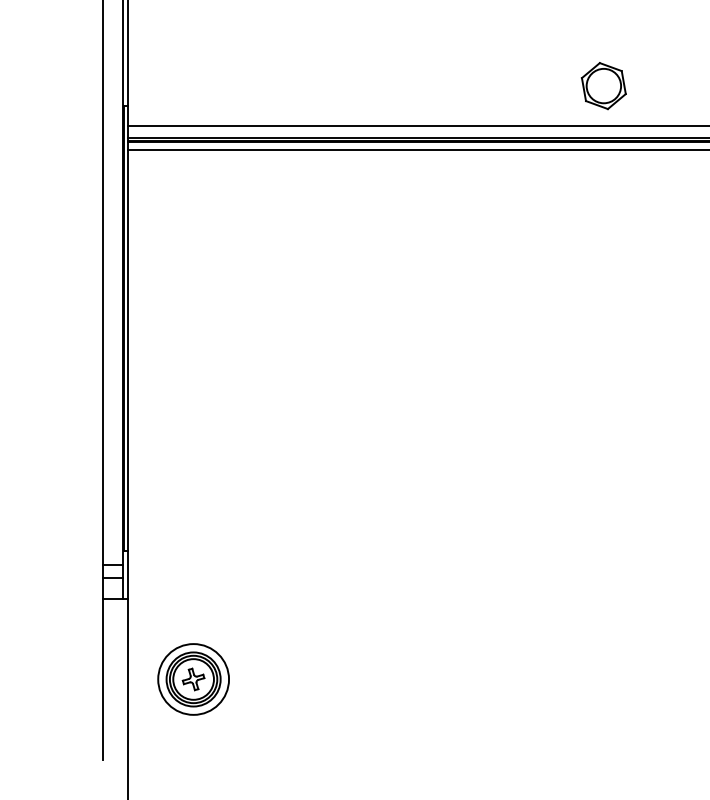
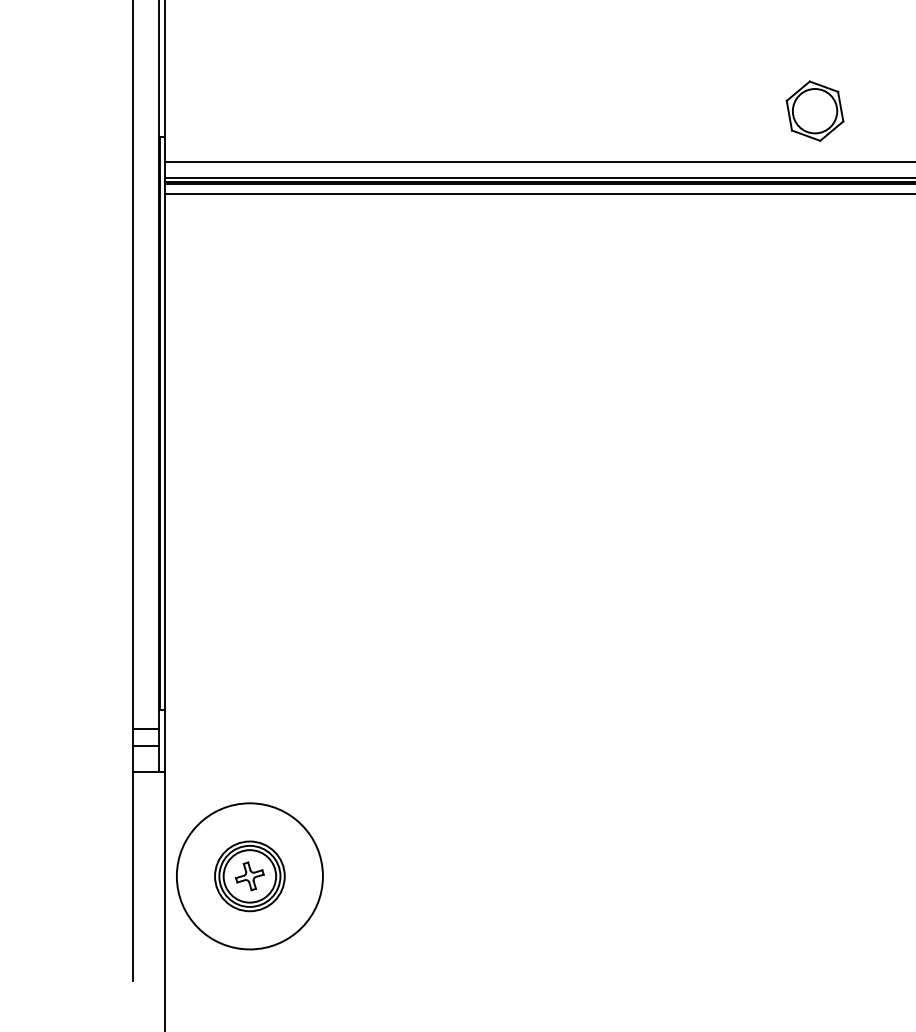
part: (603, 86) -> (814, 111), moved
circle: (193, 679) -> (249, 876), size x1.6

